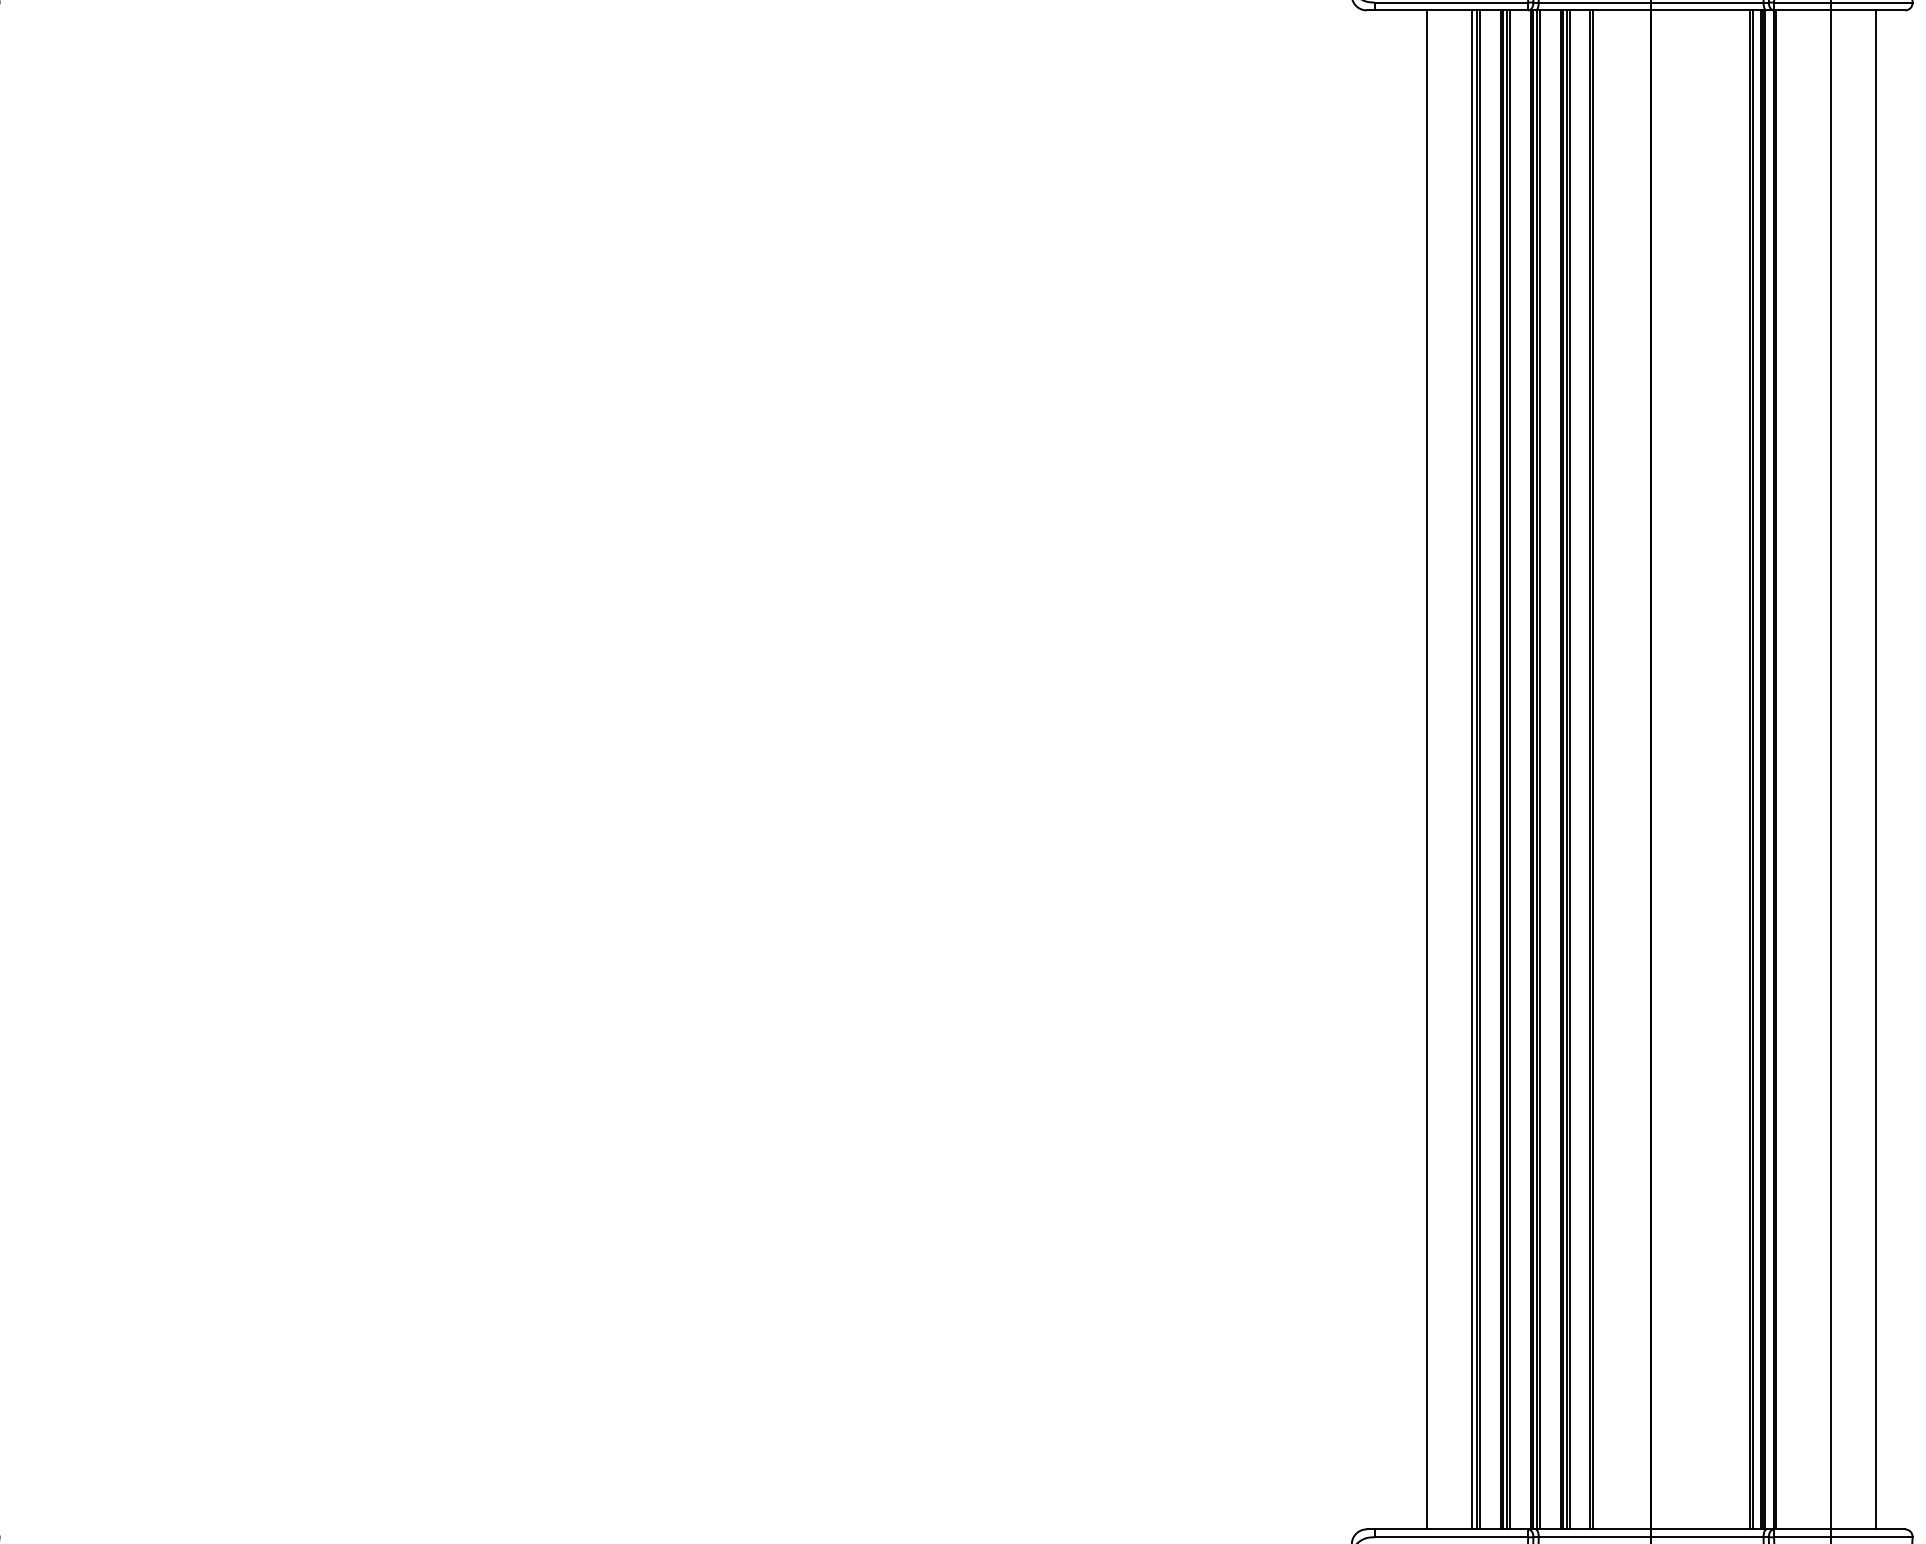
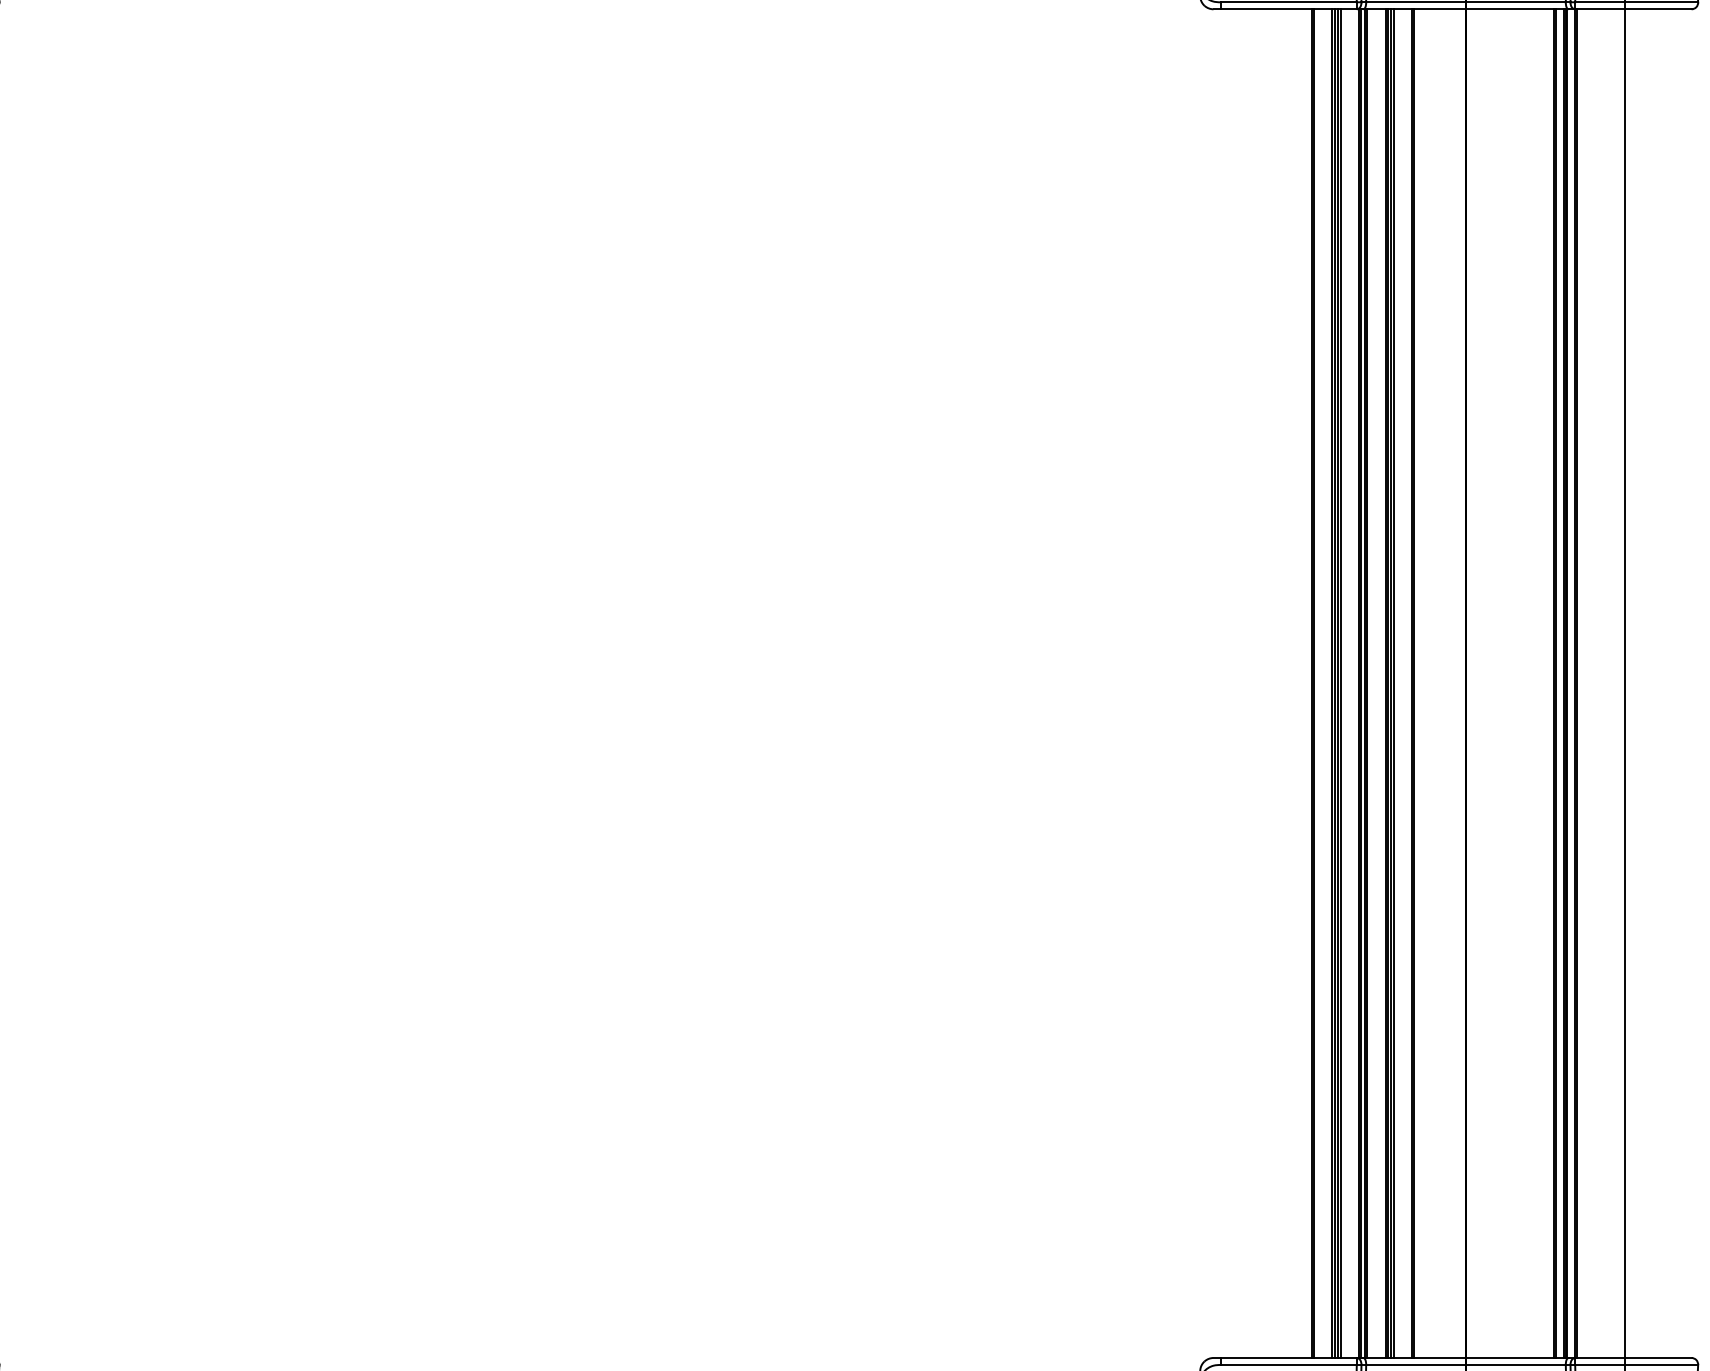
line: (1426, 769) -> (1266, 683), removed
line: (1471, 769) -> (1306, 683), removed
line: (1875, 769) -> (1665, 683), removed

